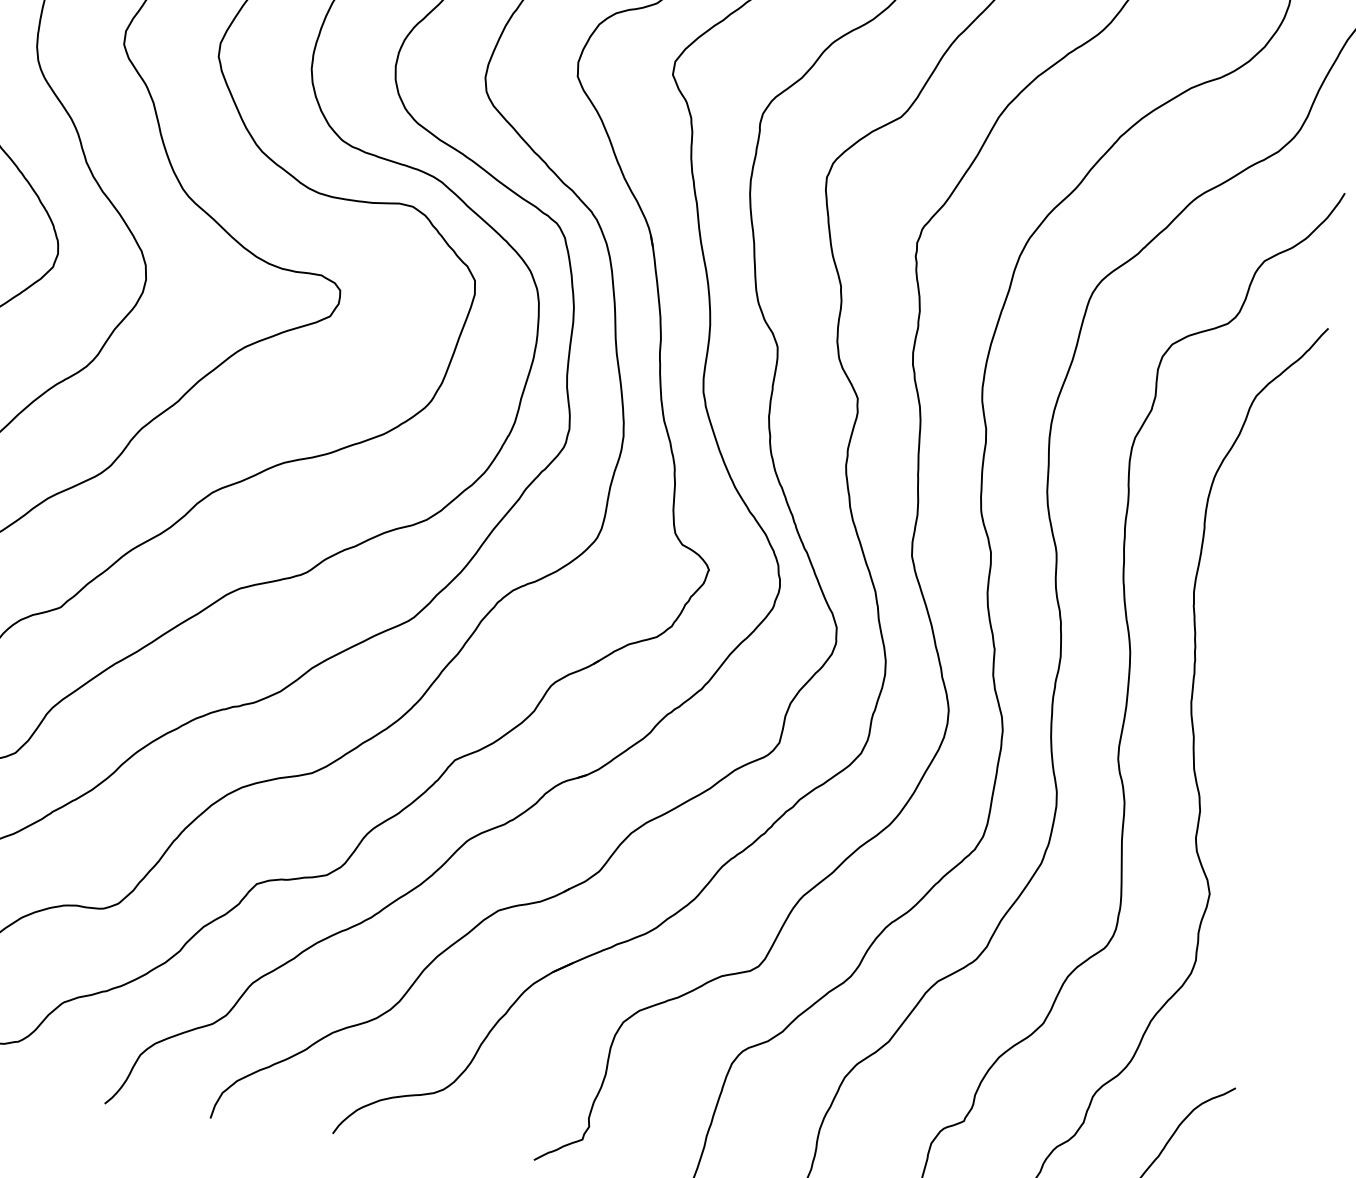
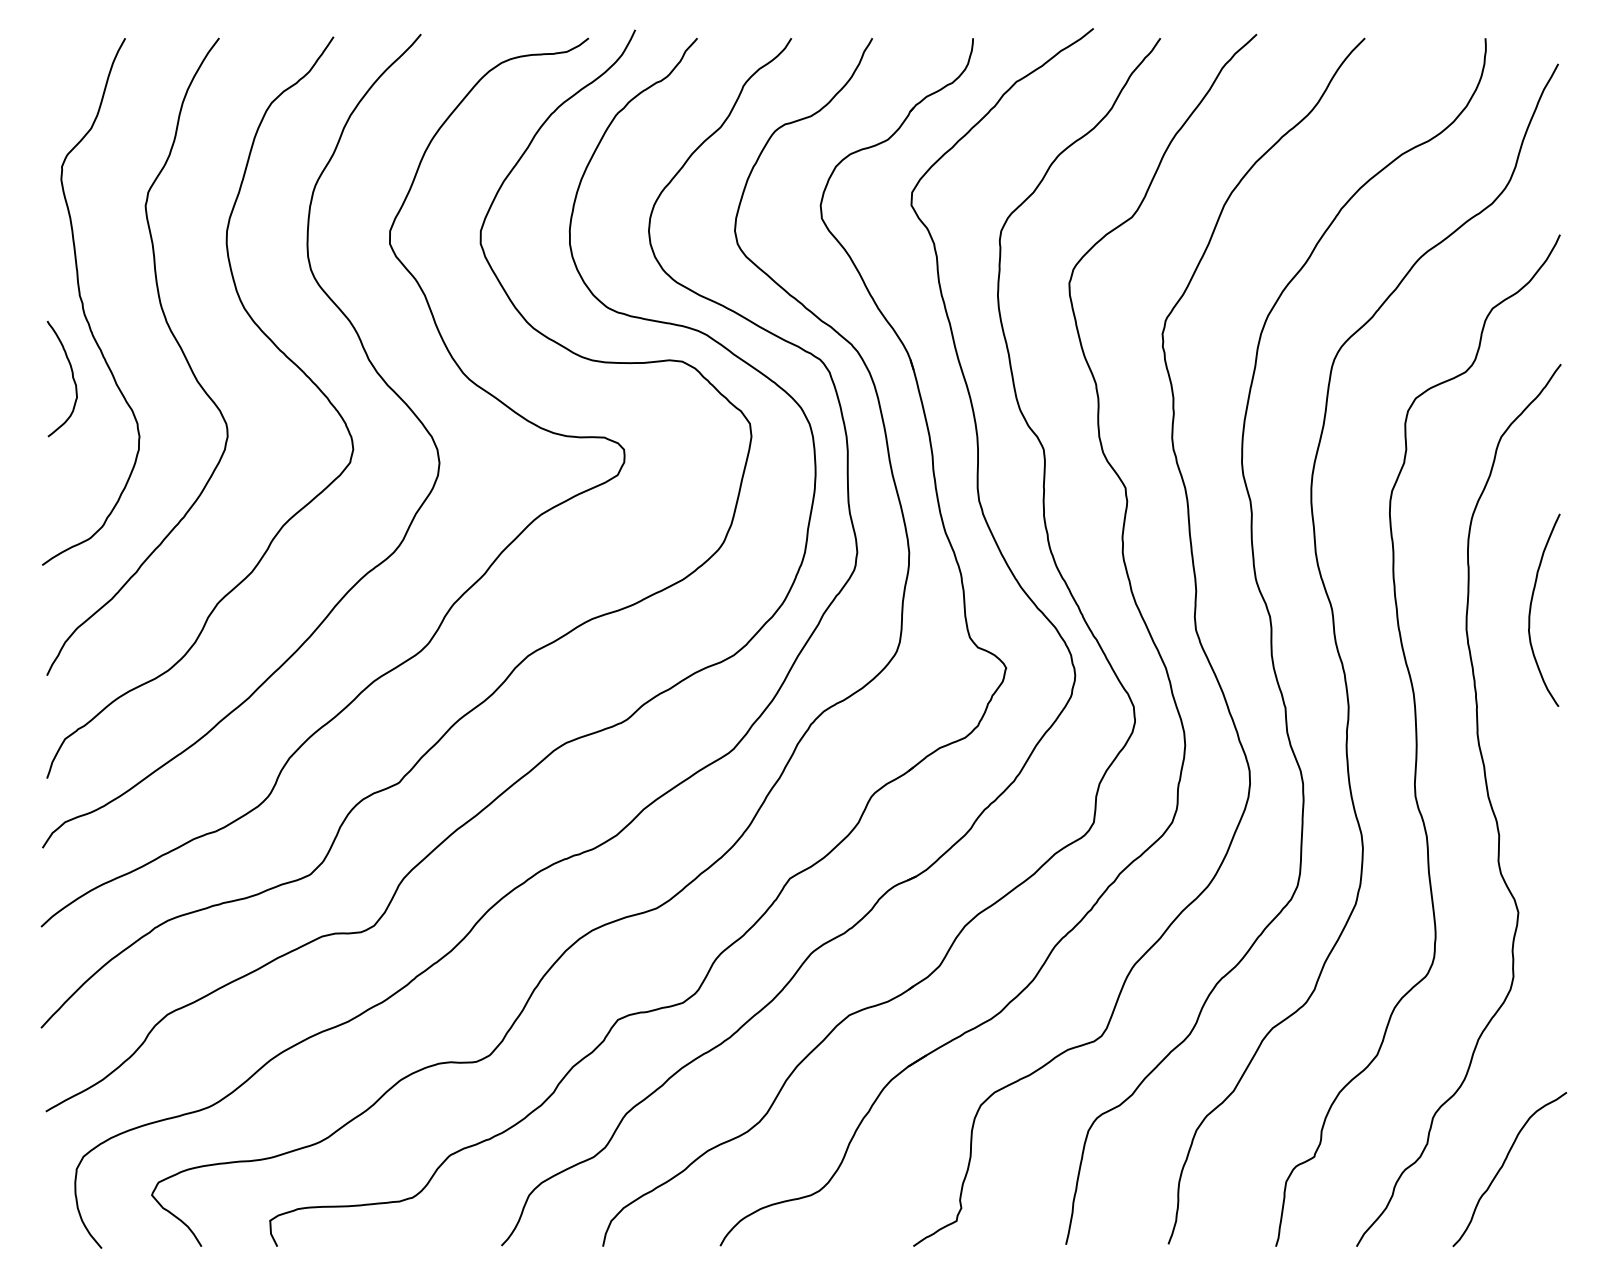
curve: (1264, 580) -> (1531, 609), added

